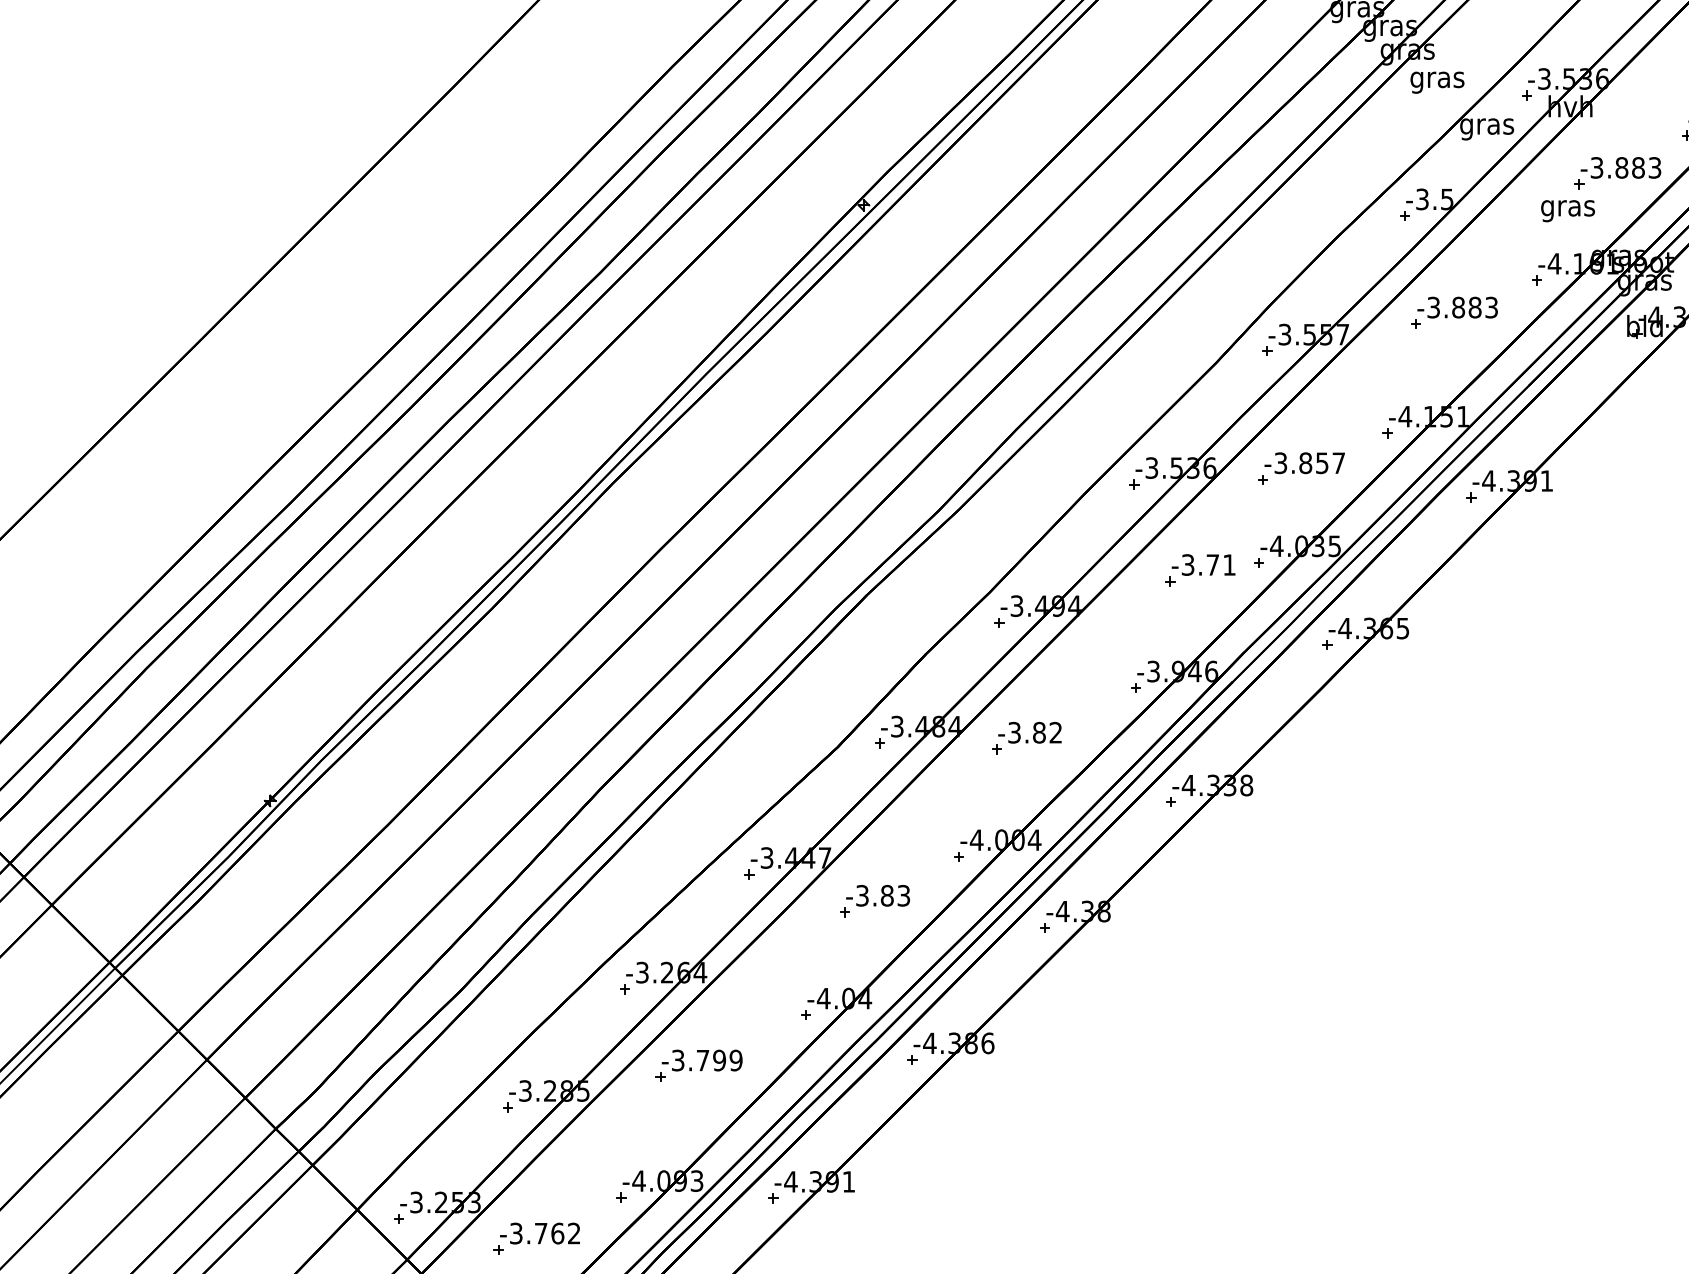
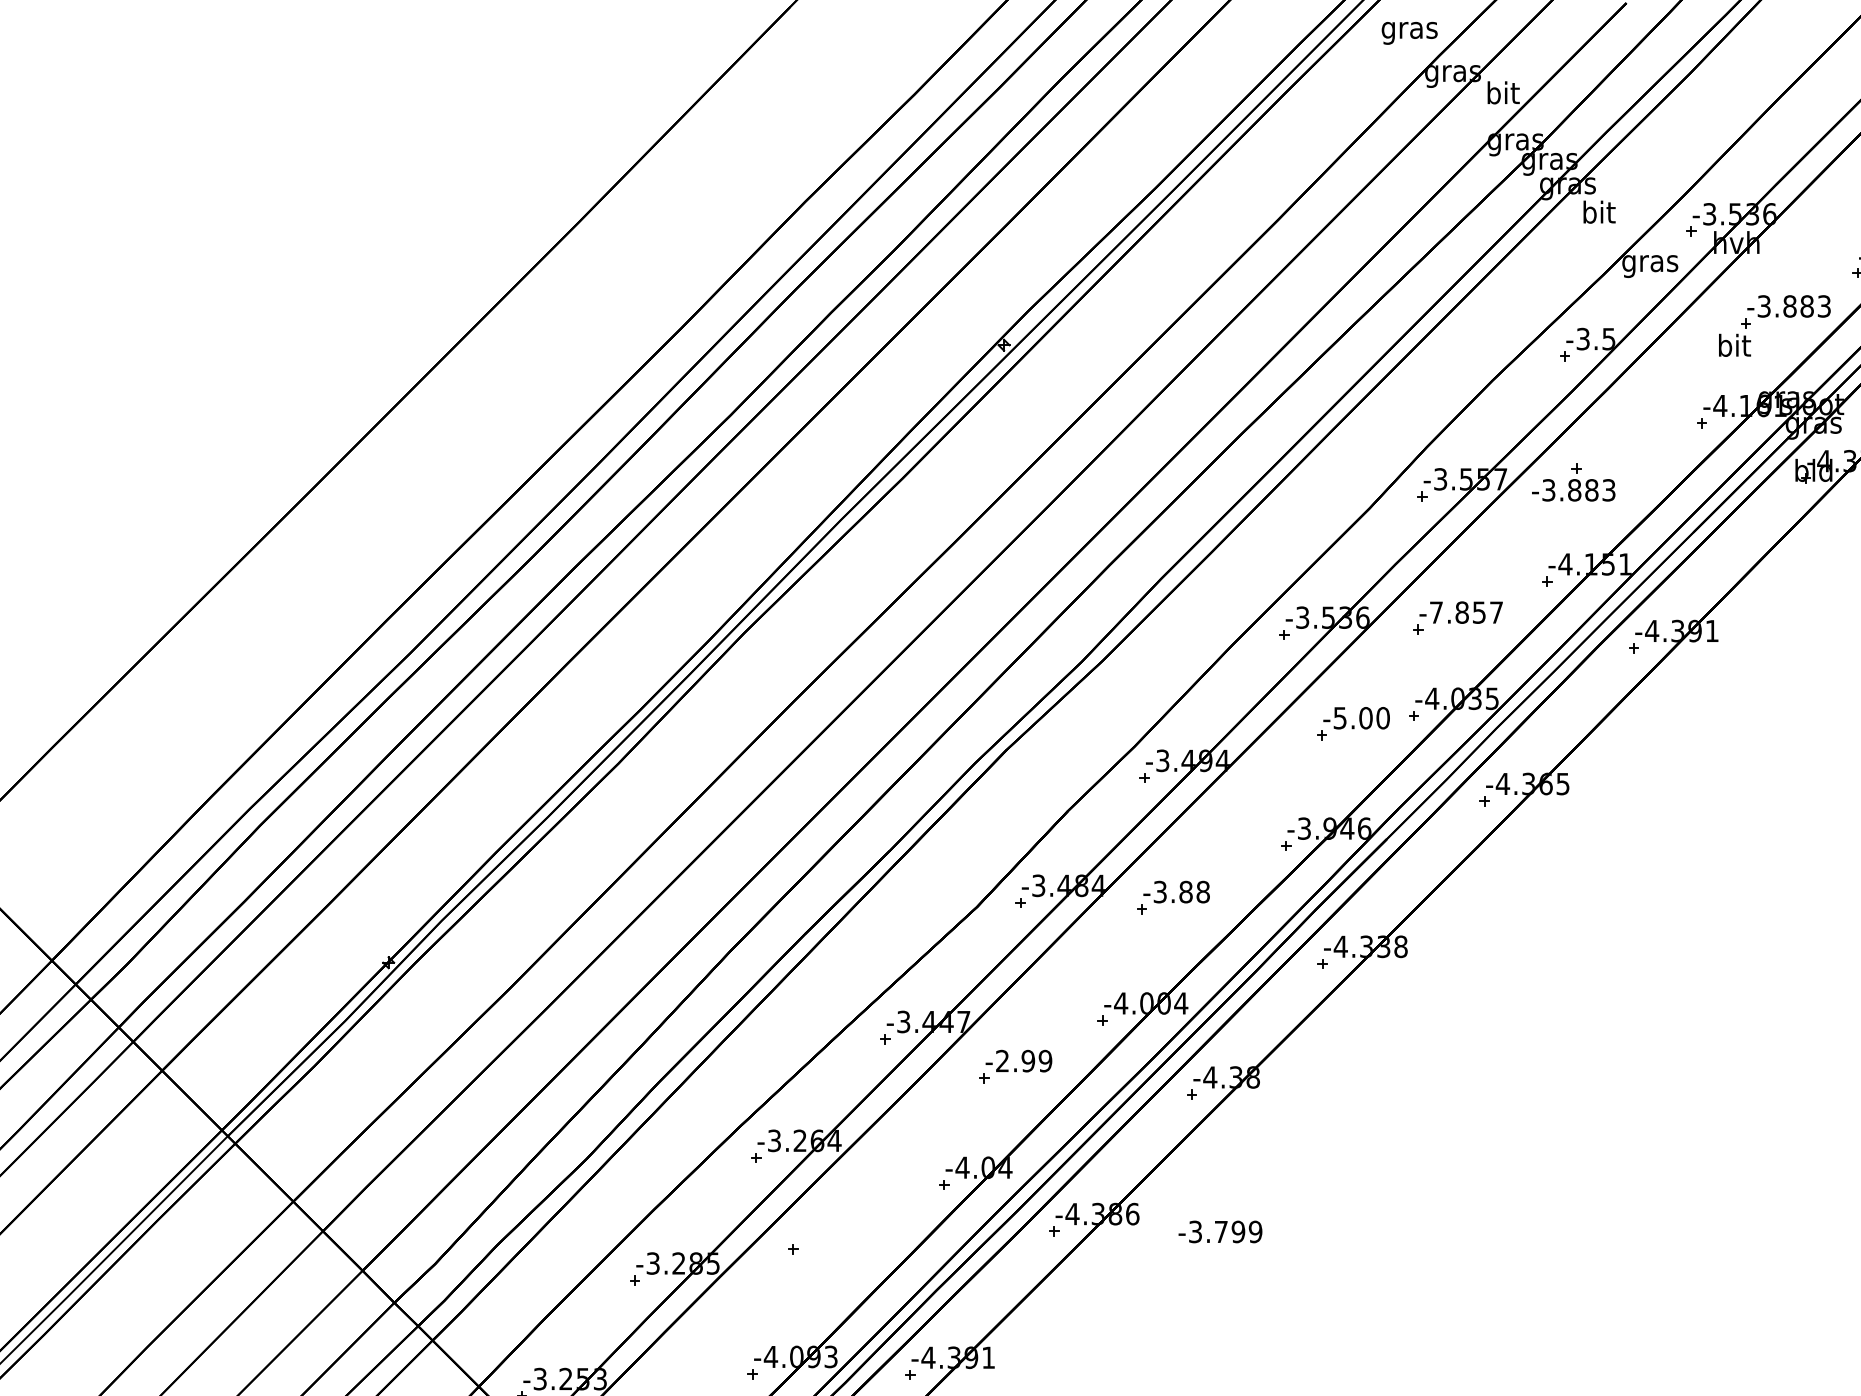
text: (1437, 79) -> (1598, 214), gras -> bit
text: (1568, 207) -> (1734, 347), gras -> bit
text: (1457, 307) -> (1573, 490), moved
text: (1280, 463) -> (1436, 612), -3.857 -> -7.857
text: (1208, 564) -> (1361, 717), -3.71 -> -5.00
text: (1055, 732) -> (1202, 891), -3.82 -> -3.88
text: (883, 896) -> (1024, 1061), -3.83 -> -2.99
text: (702, 1060) -> (1220, 1231), moved

